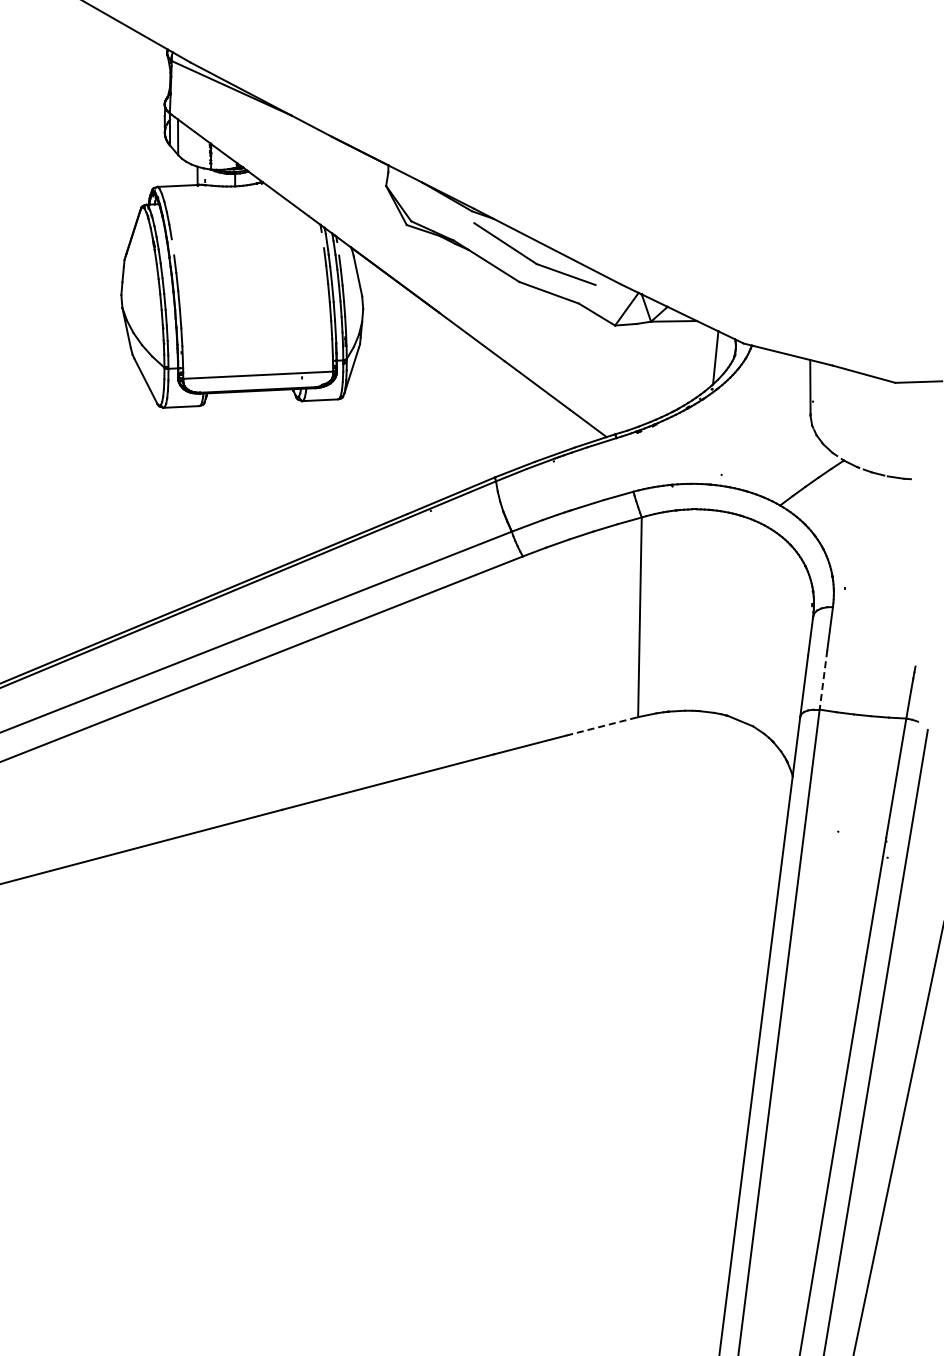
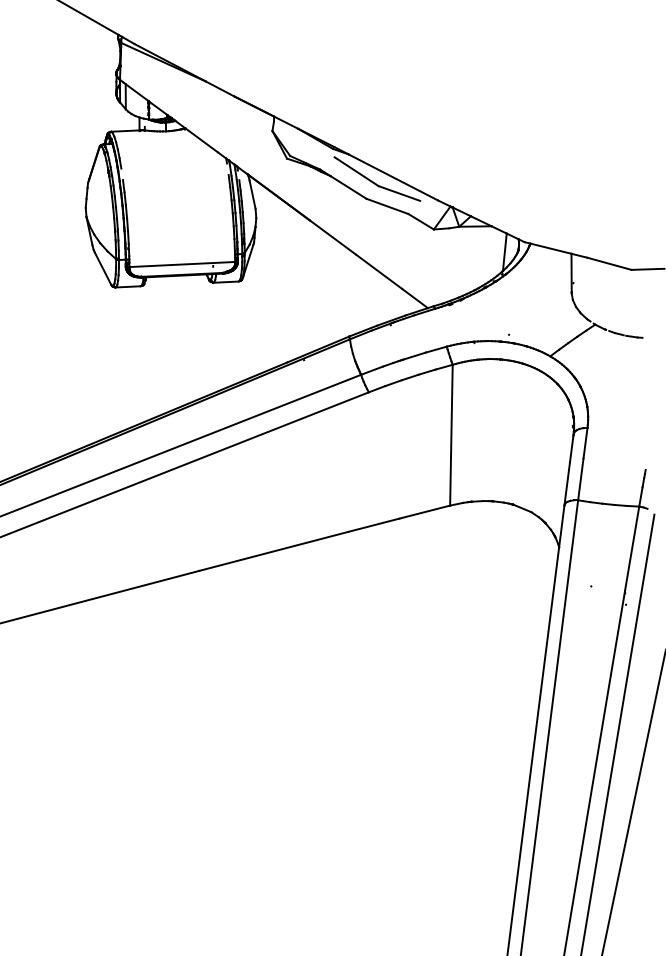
line: (823, 680) -> (580, 479), dashed -> solid
line: (602, 726) -> (425, 512), dashed -> solid

